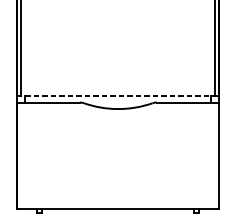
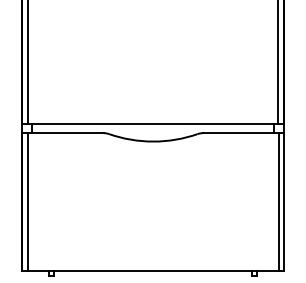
line: (118, 95) -> (153, 124), dashed -> solid
line: (21, 155) -> (28, 201), added
line: (214, 155) -> (278, 201), added

